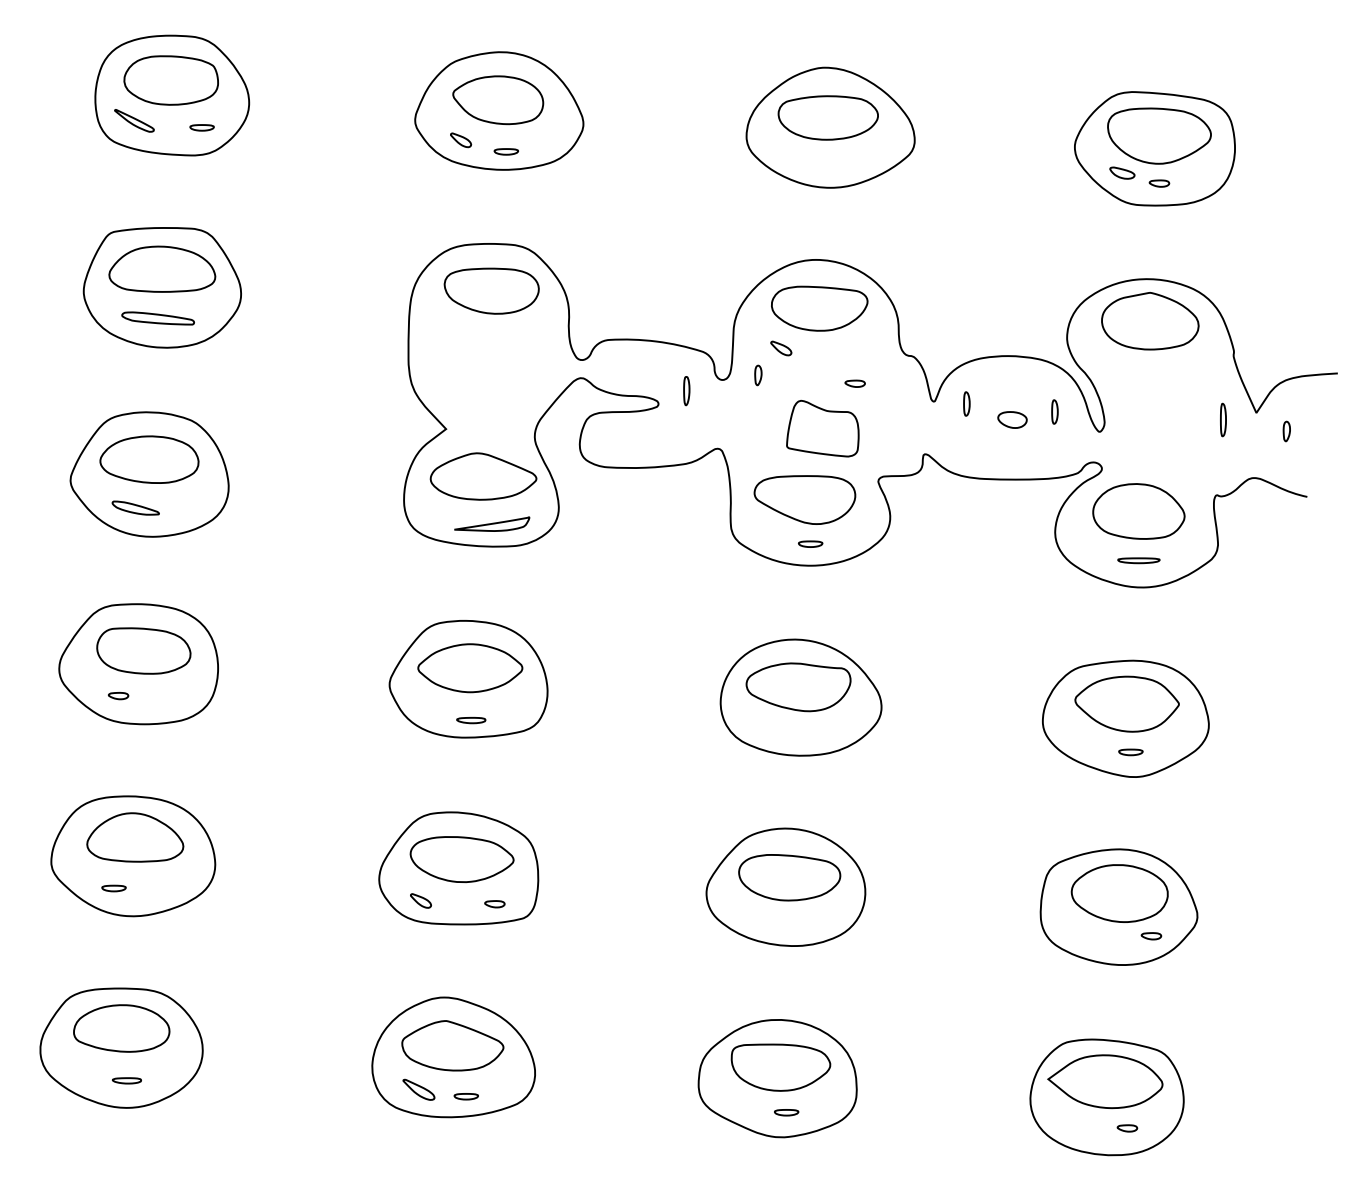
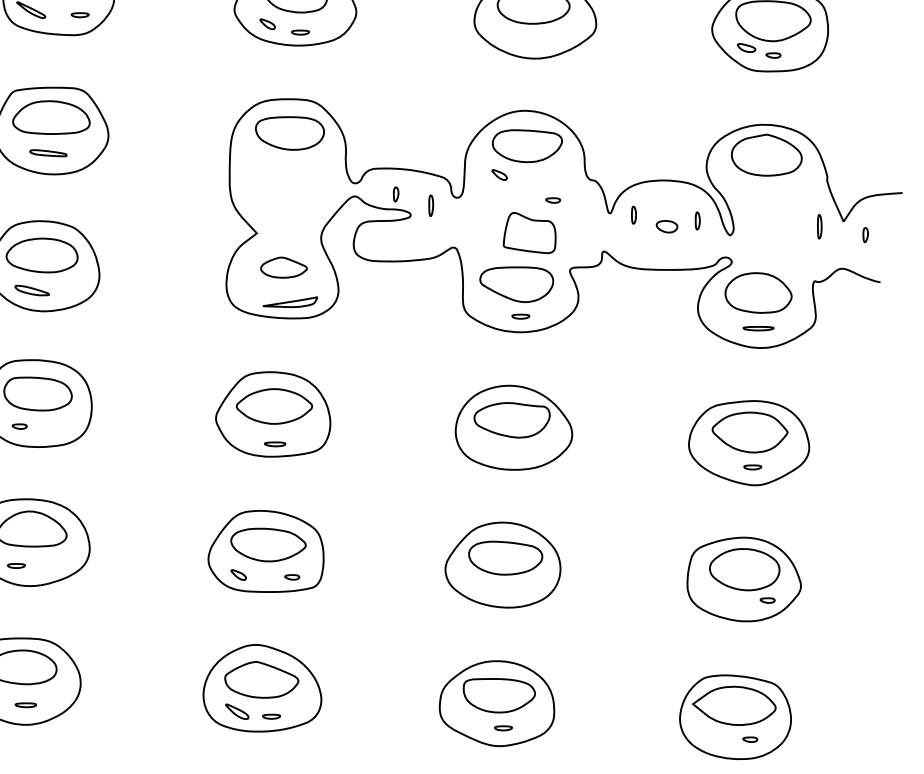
part: (157, 318) -> (47, 153), size x0.7
part: (758, 375) -> (396, 194), moved
part: (483, 476) -> (283, 267), size x0.6

